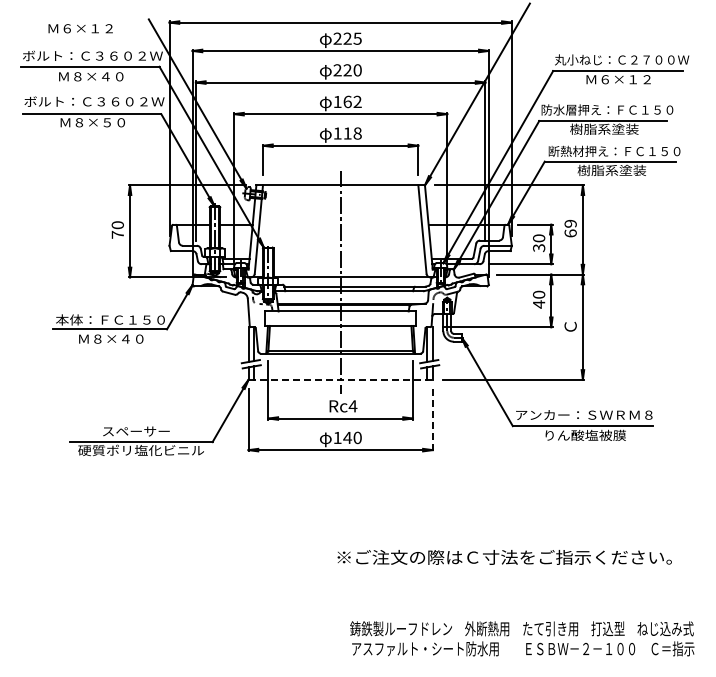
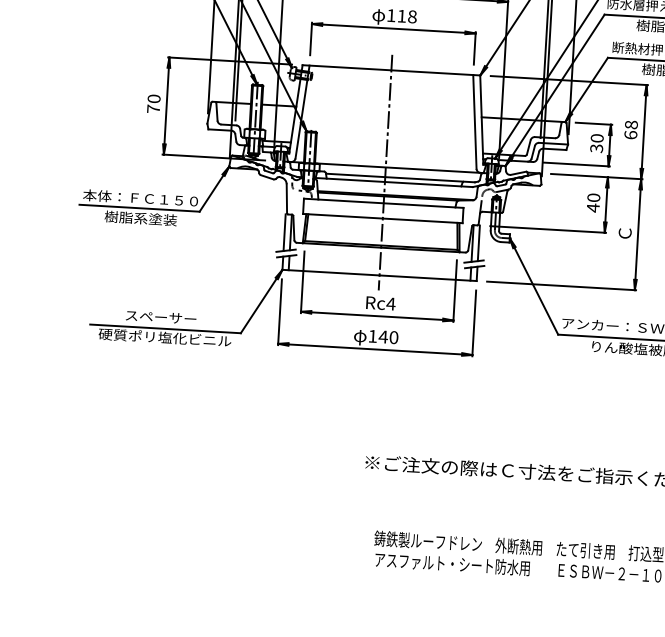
text: (570, 223) -> (631, 124), 69 -> 68
text: (111, 338) -> (140, 217), Ｍ８×４０ -> 樹脂系塗装
line: (341, 379) -> (380, 275), dashed -> solid
line: (432, 420) -> (473, 323), dashed -> solid

